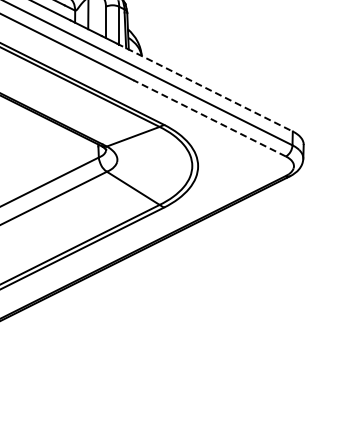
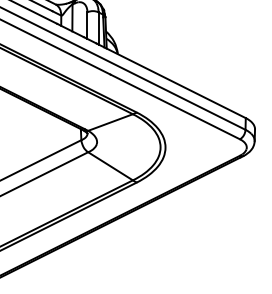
line: (205, 87) -> (171, 80), dashed -> solid
line: (209, 118) -> (175, 107), dashed -> solid

